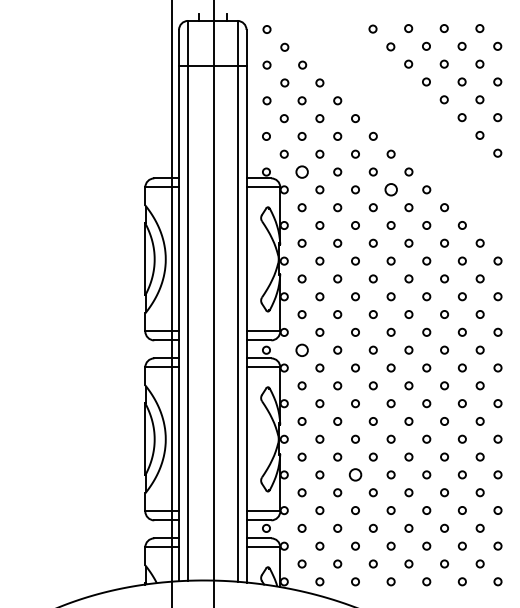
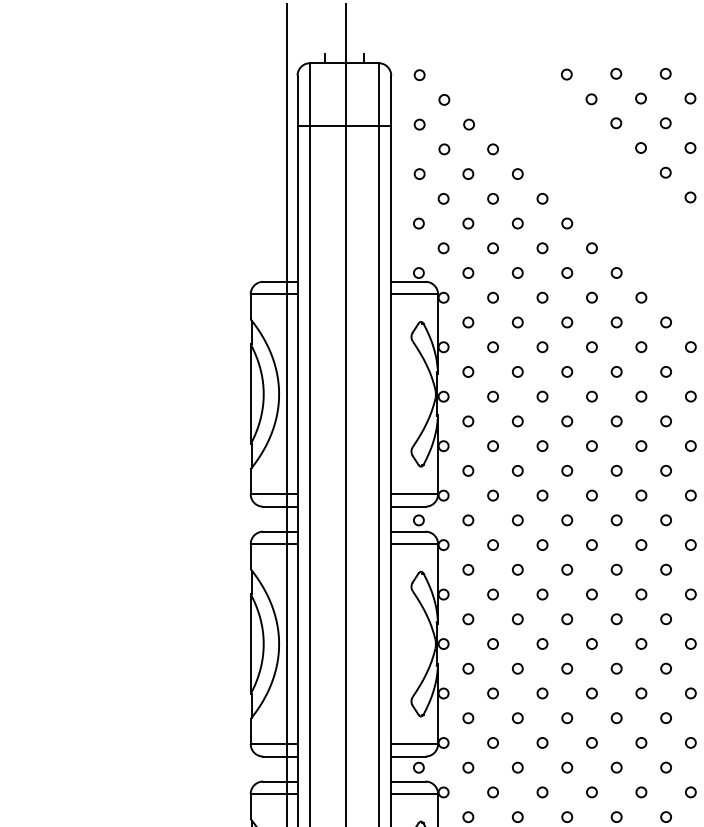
circle: (301, 171) -> (467, 272), size x0.62
circle: (390, 189) -> (591, 297), size x0.62
circle: (301, 349) -> (467, 519), size x0.62
circle: (355, 474) -> (542, 692), size x0.62

